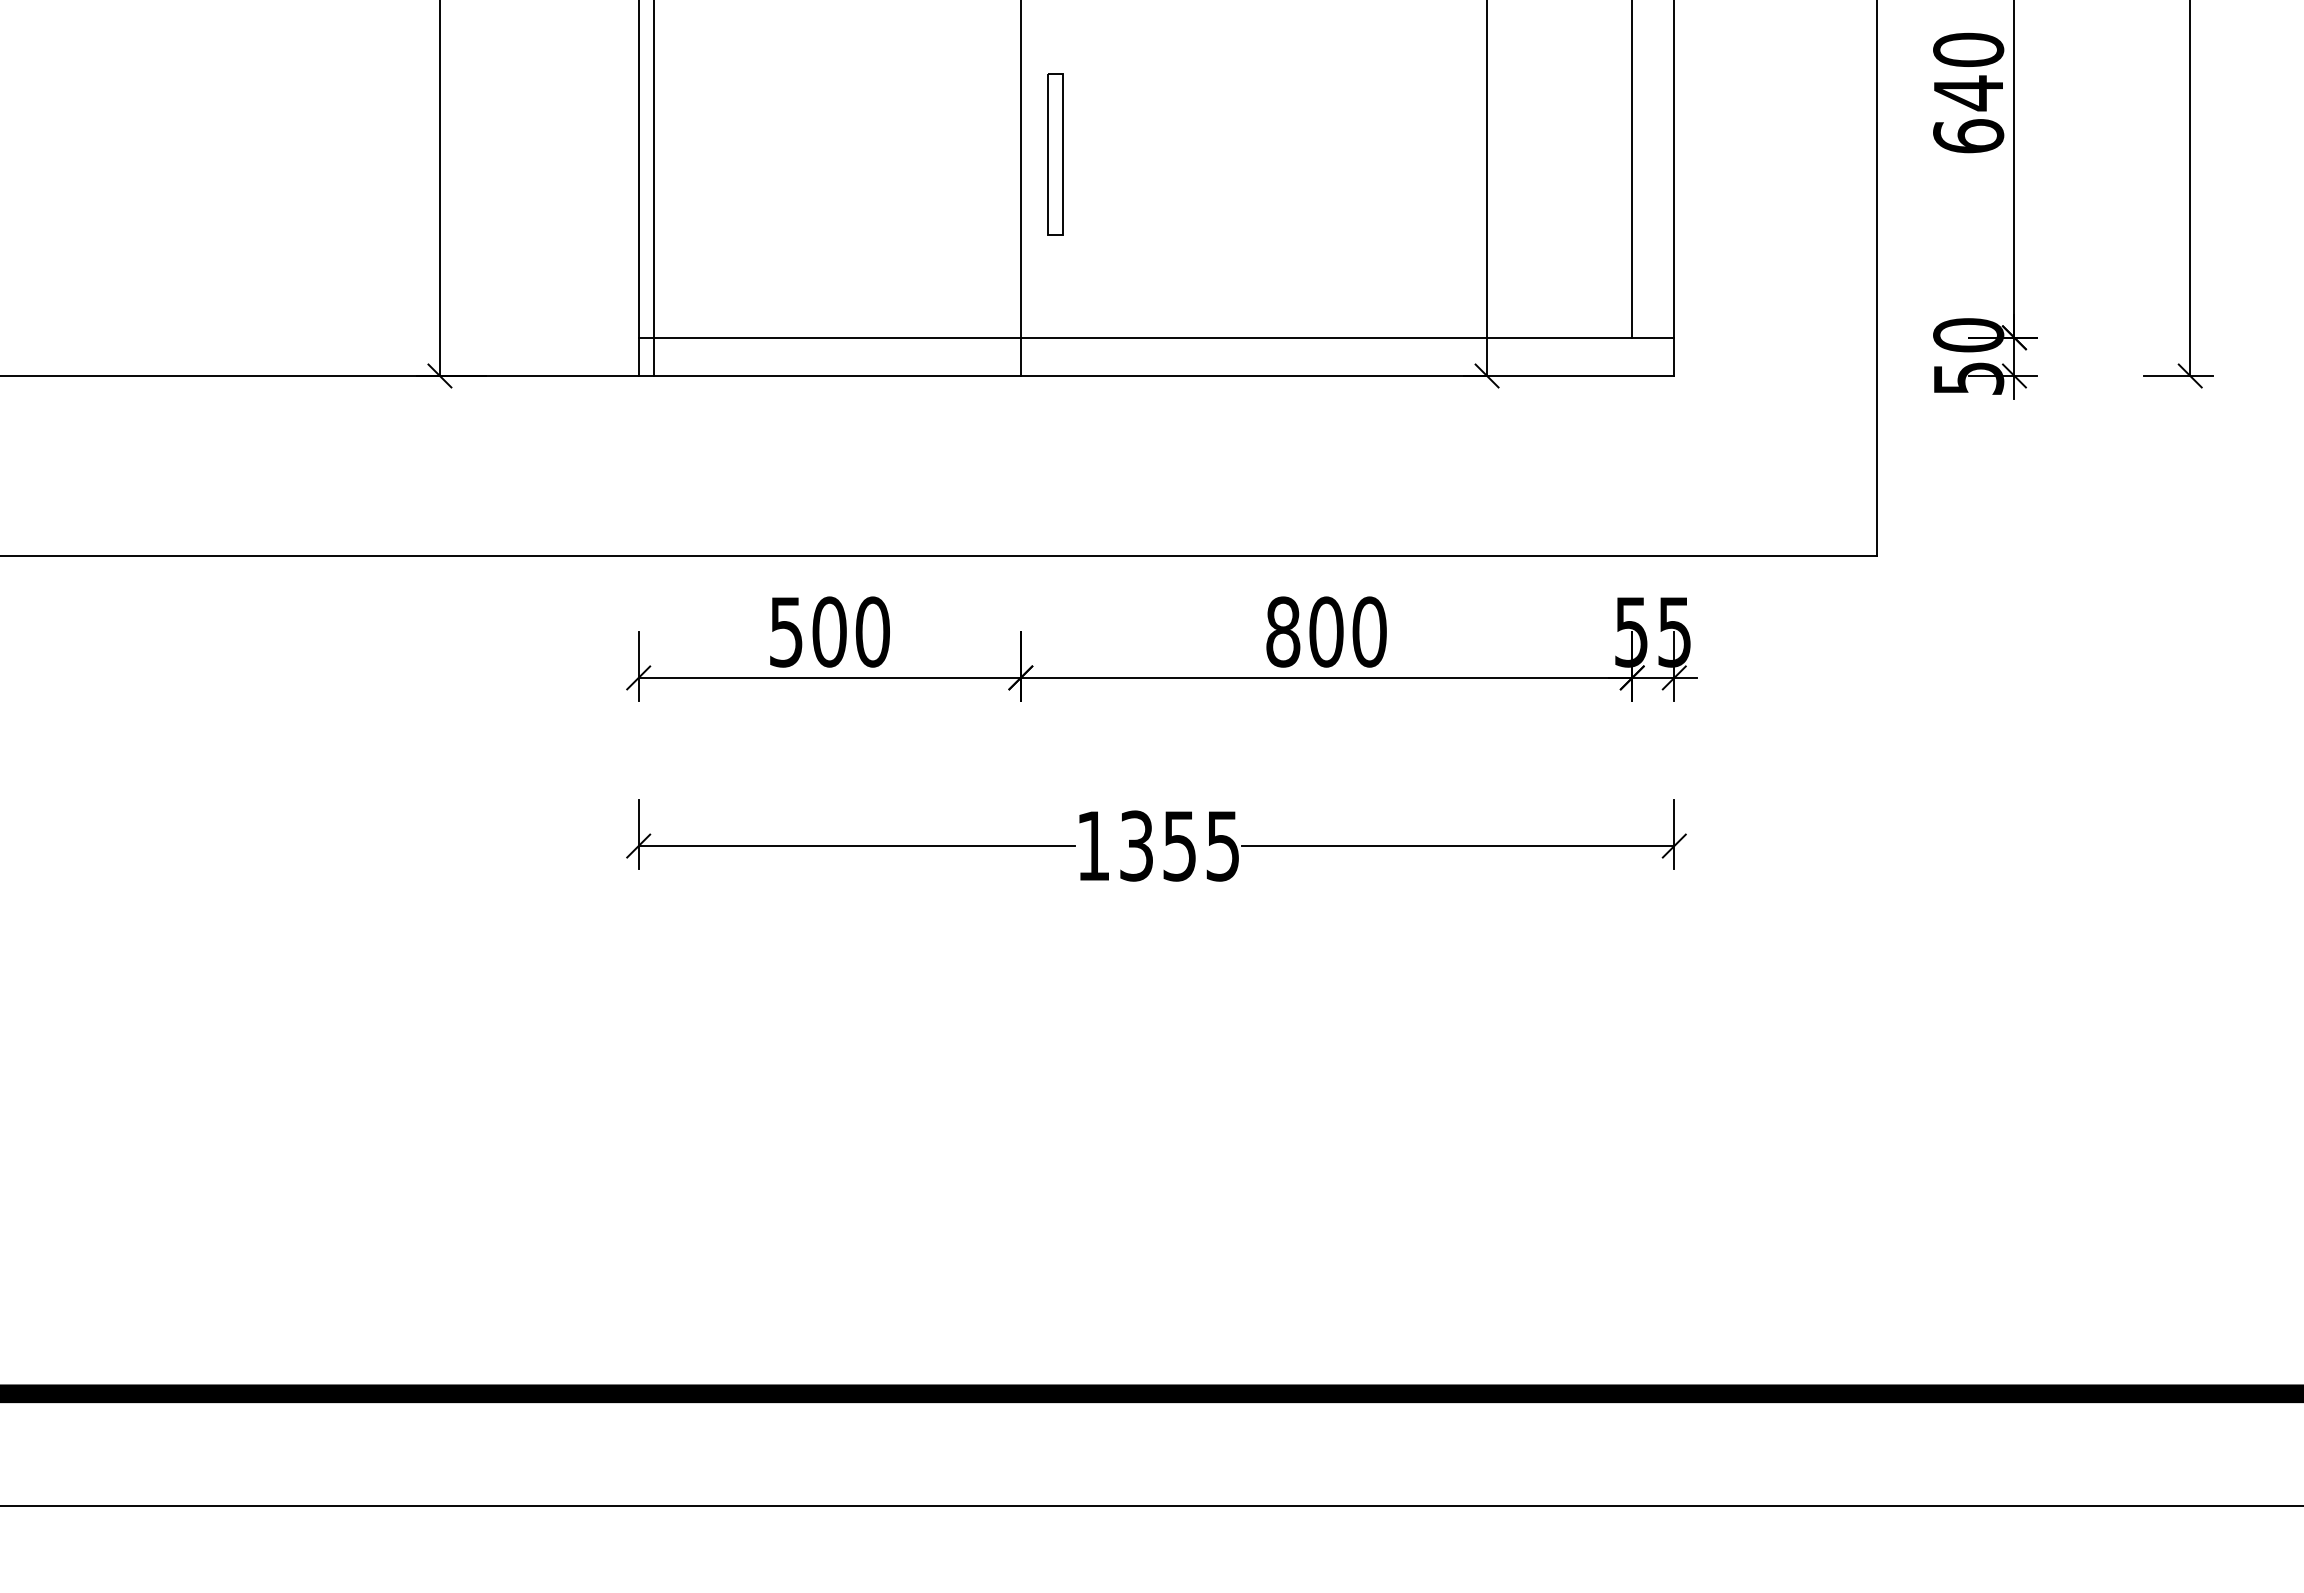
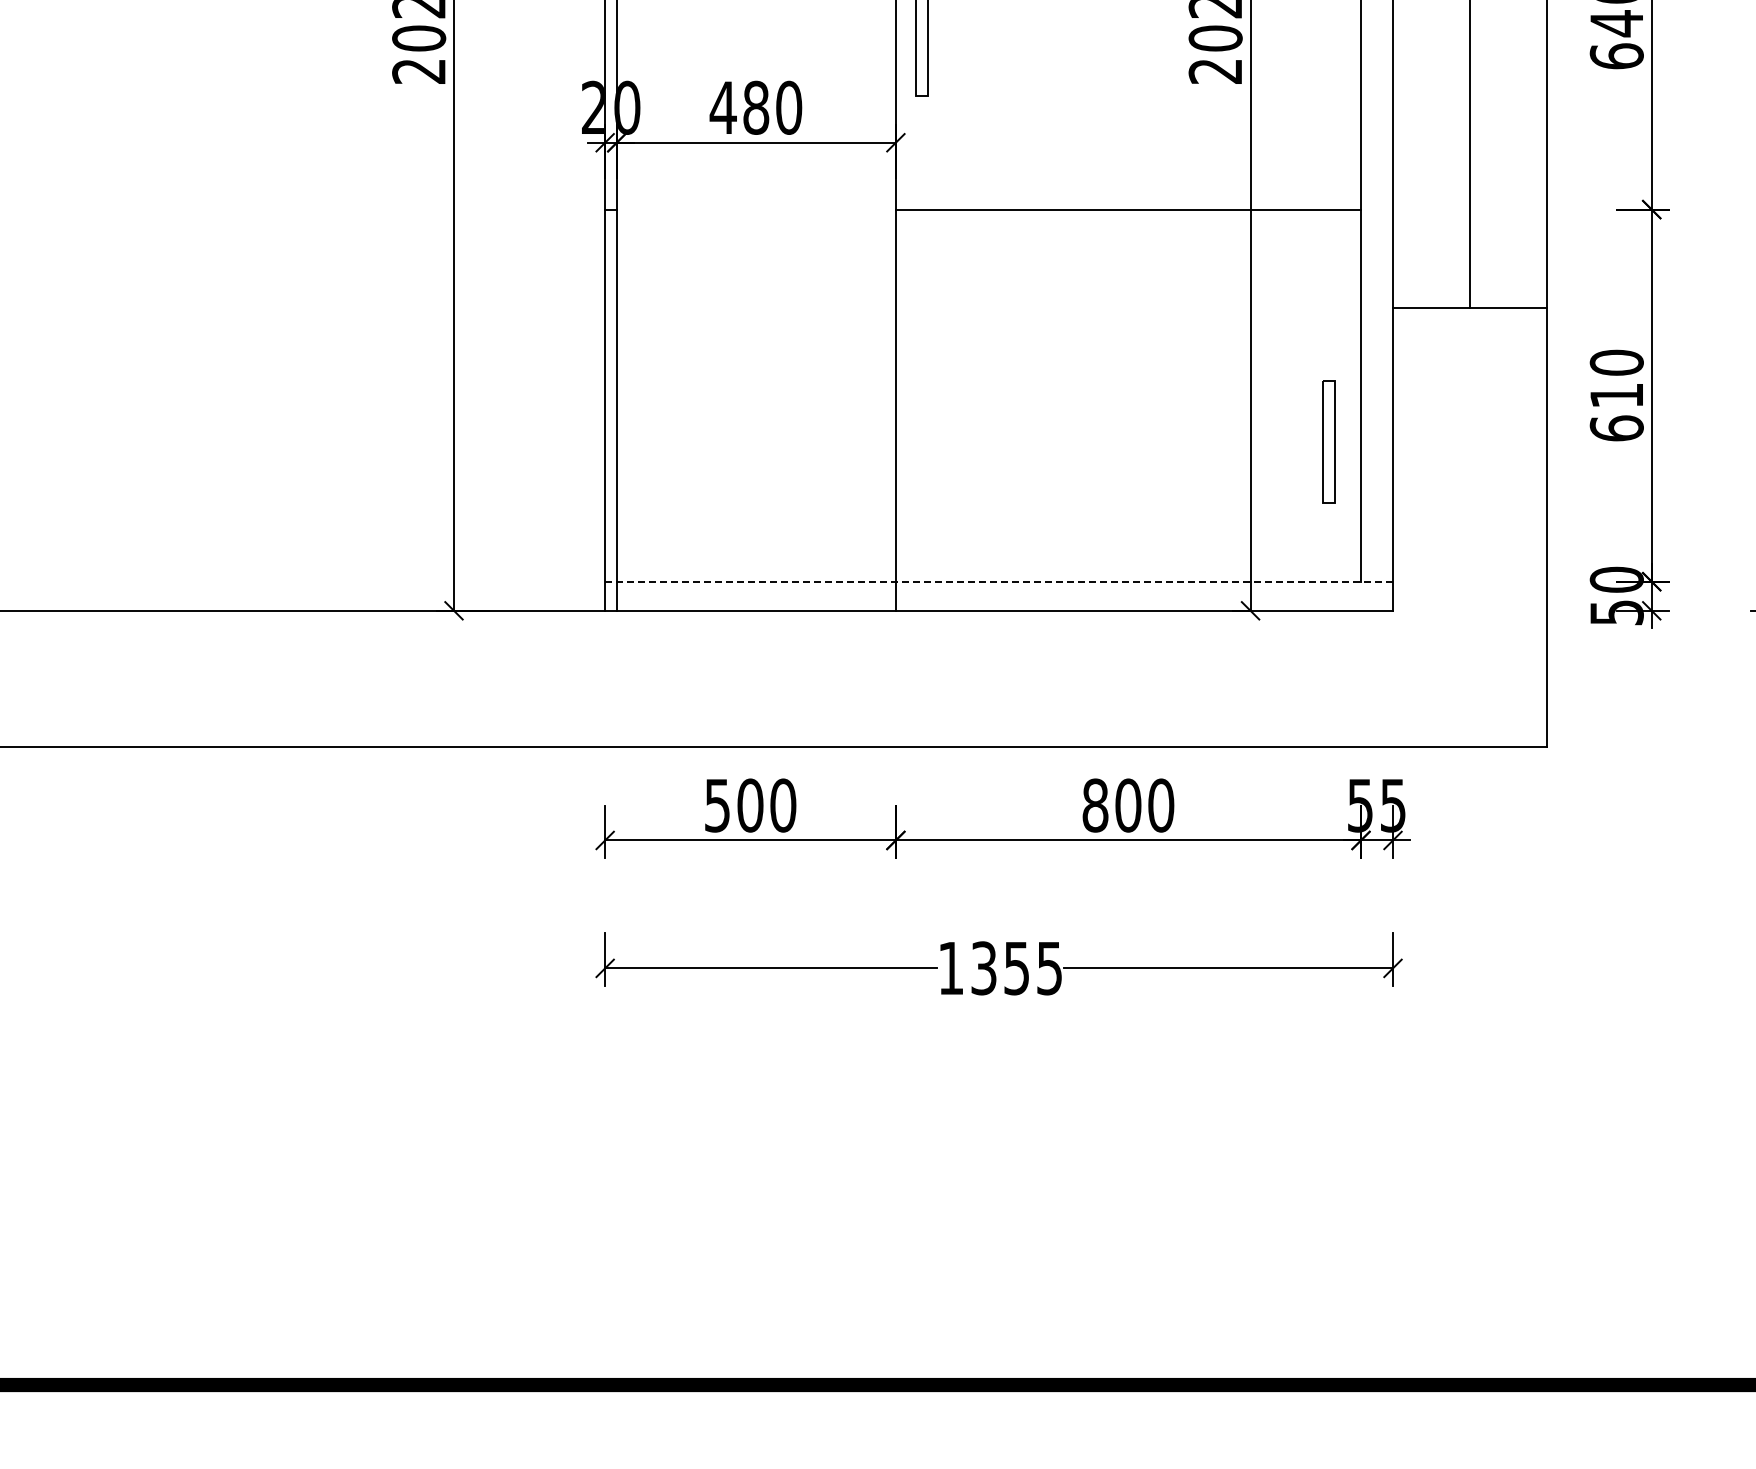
text: (1968, 92) -> (1616, 395), 640 -> 610
part: (1054, 153) -> (1328, 441), moved
line: (1157, 337) -> (999, 581), solid -> dashed

